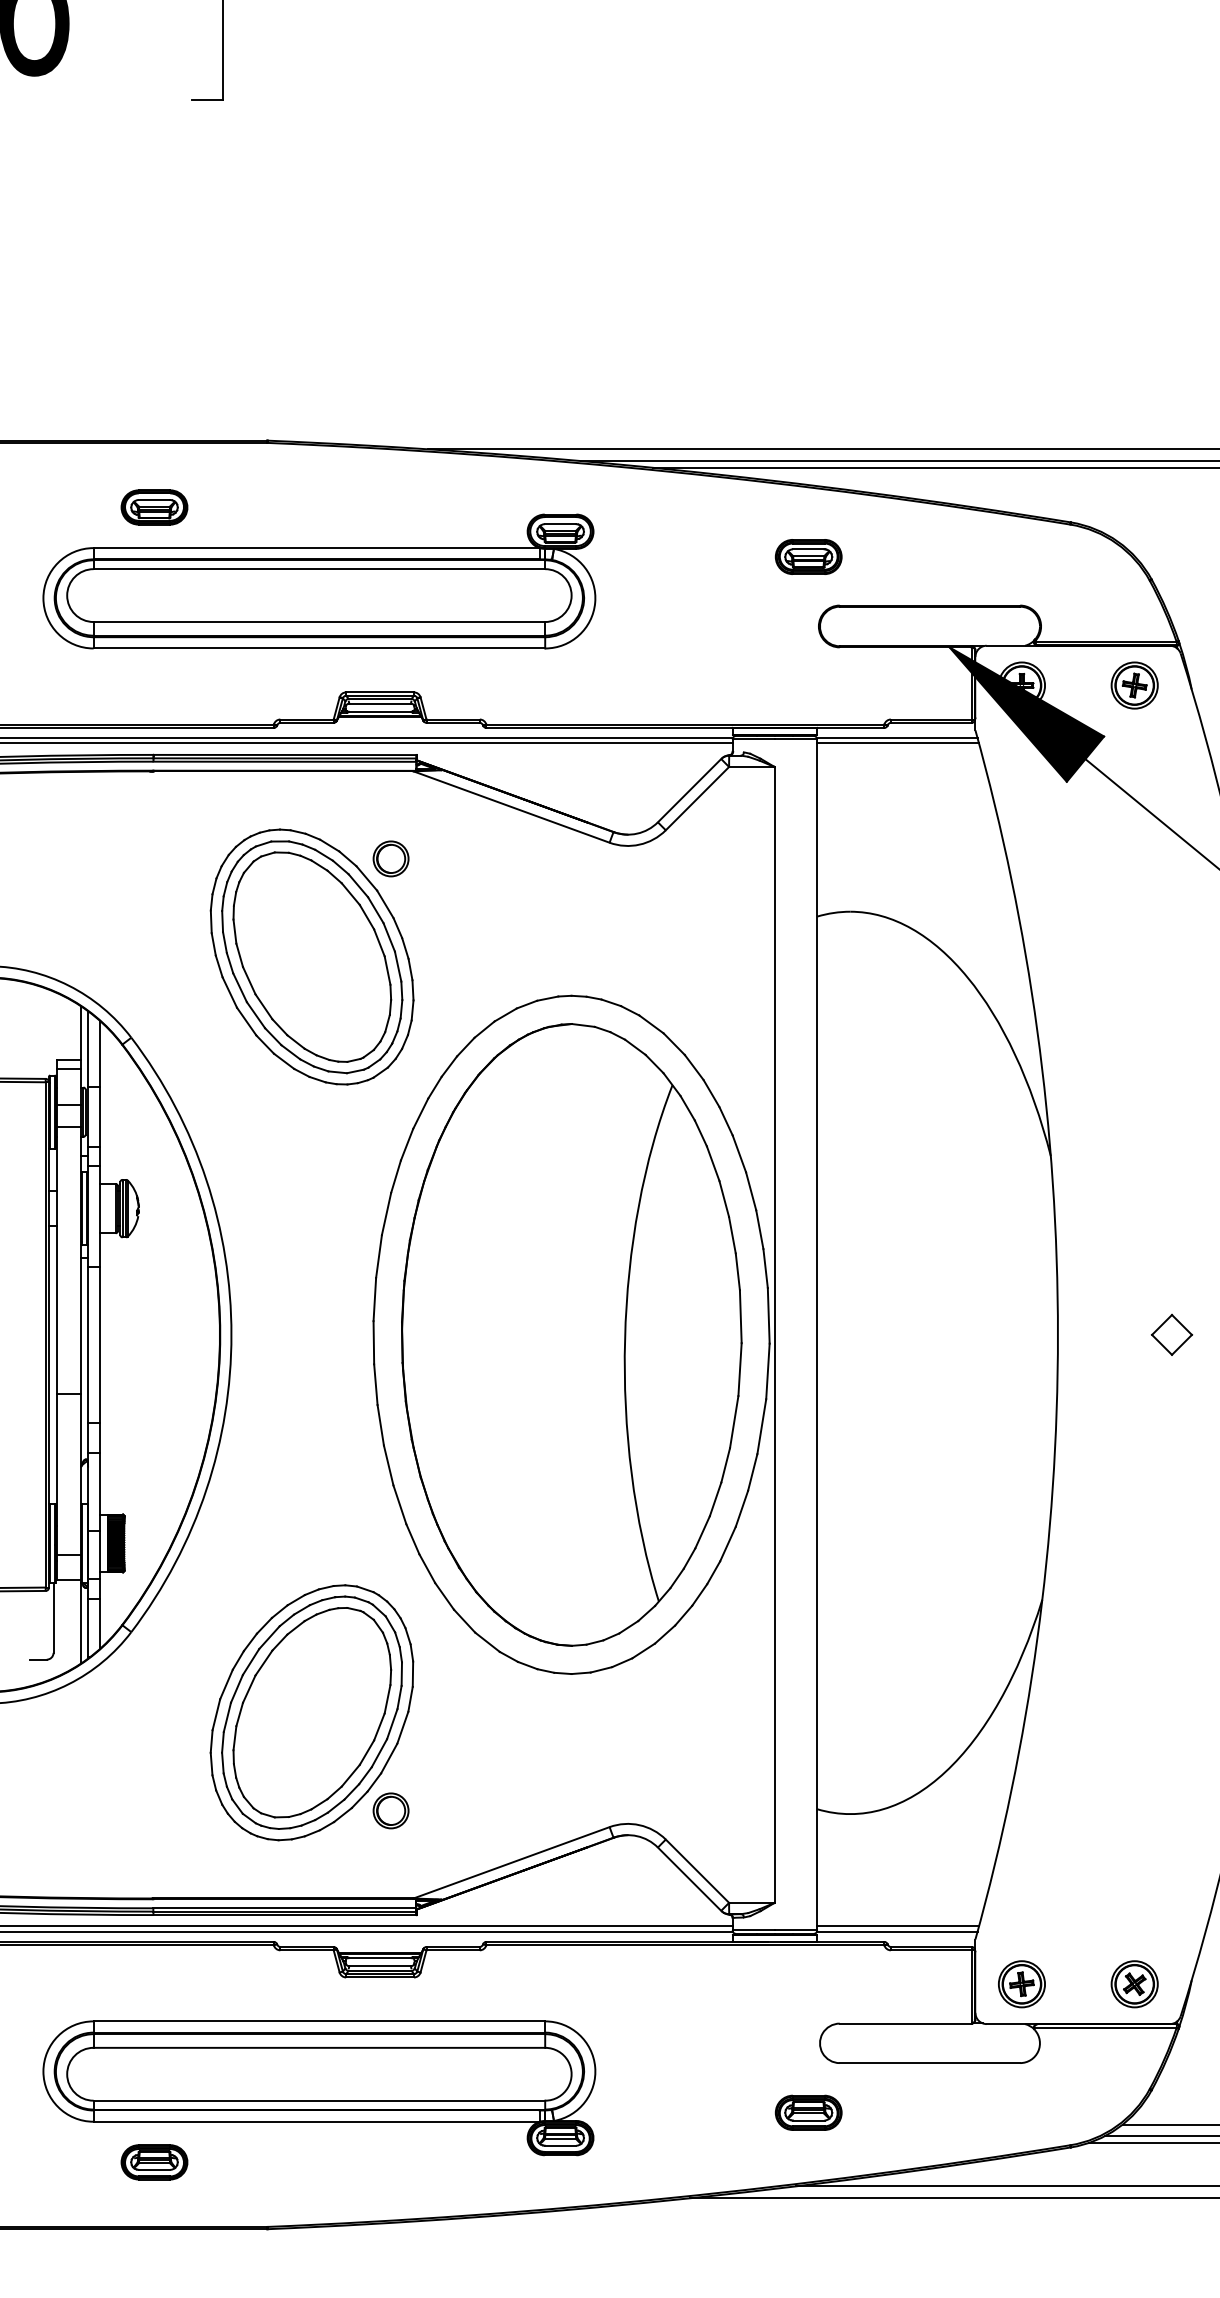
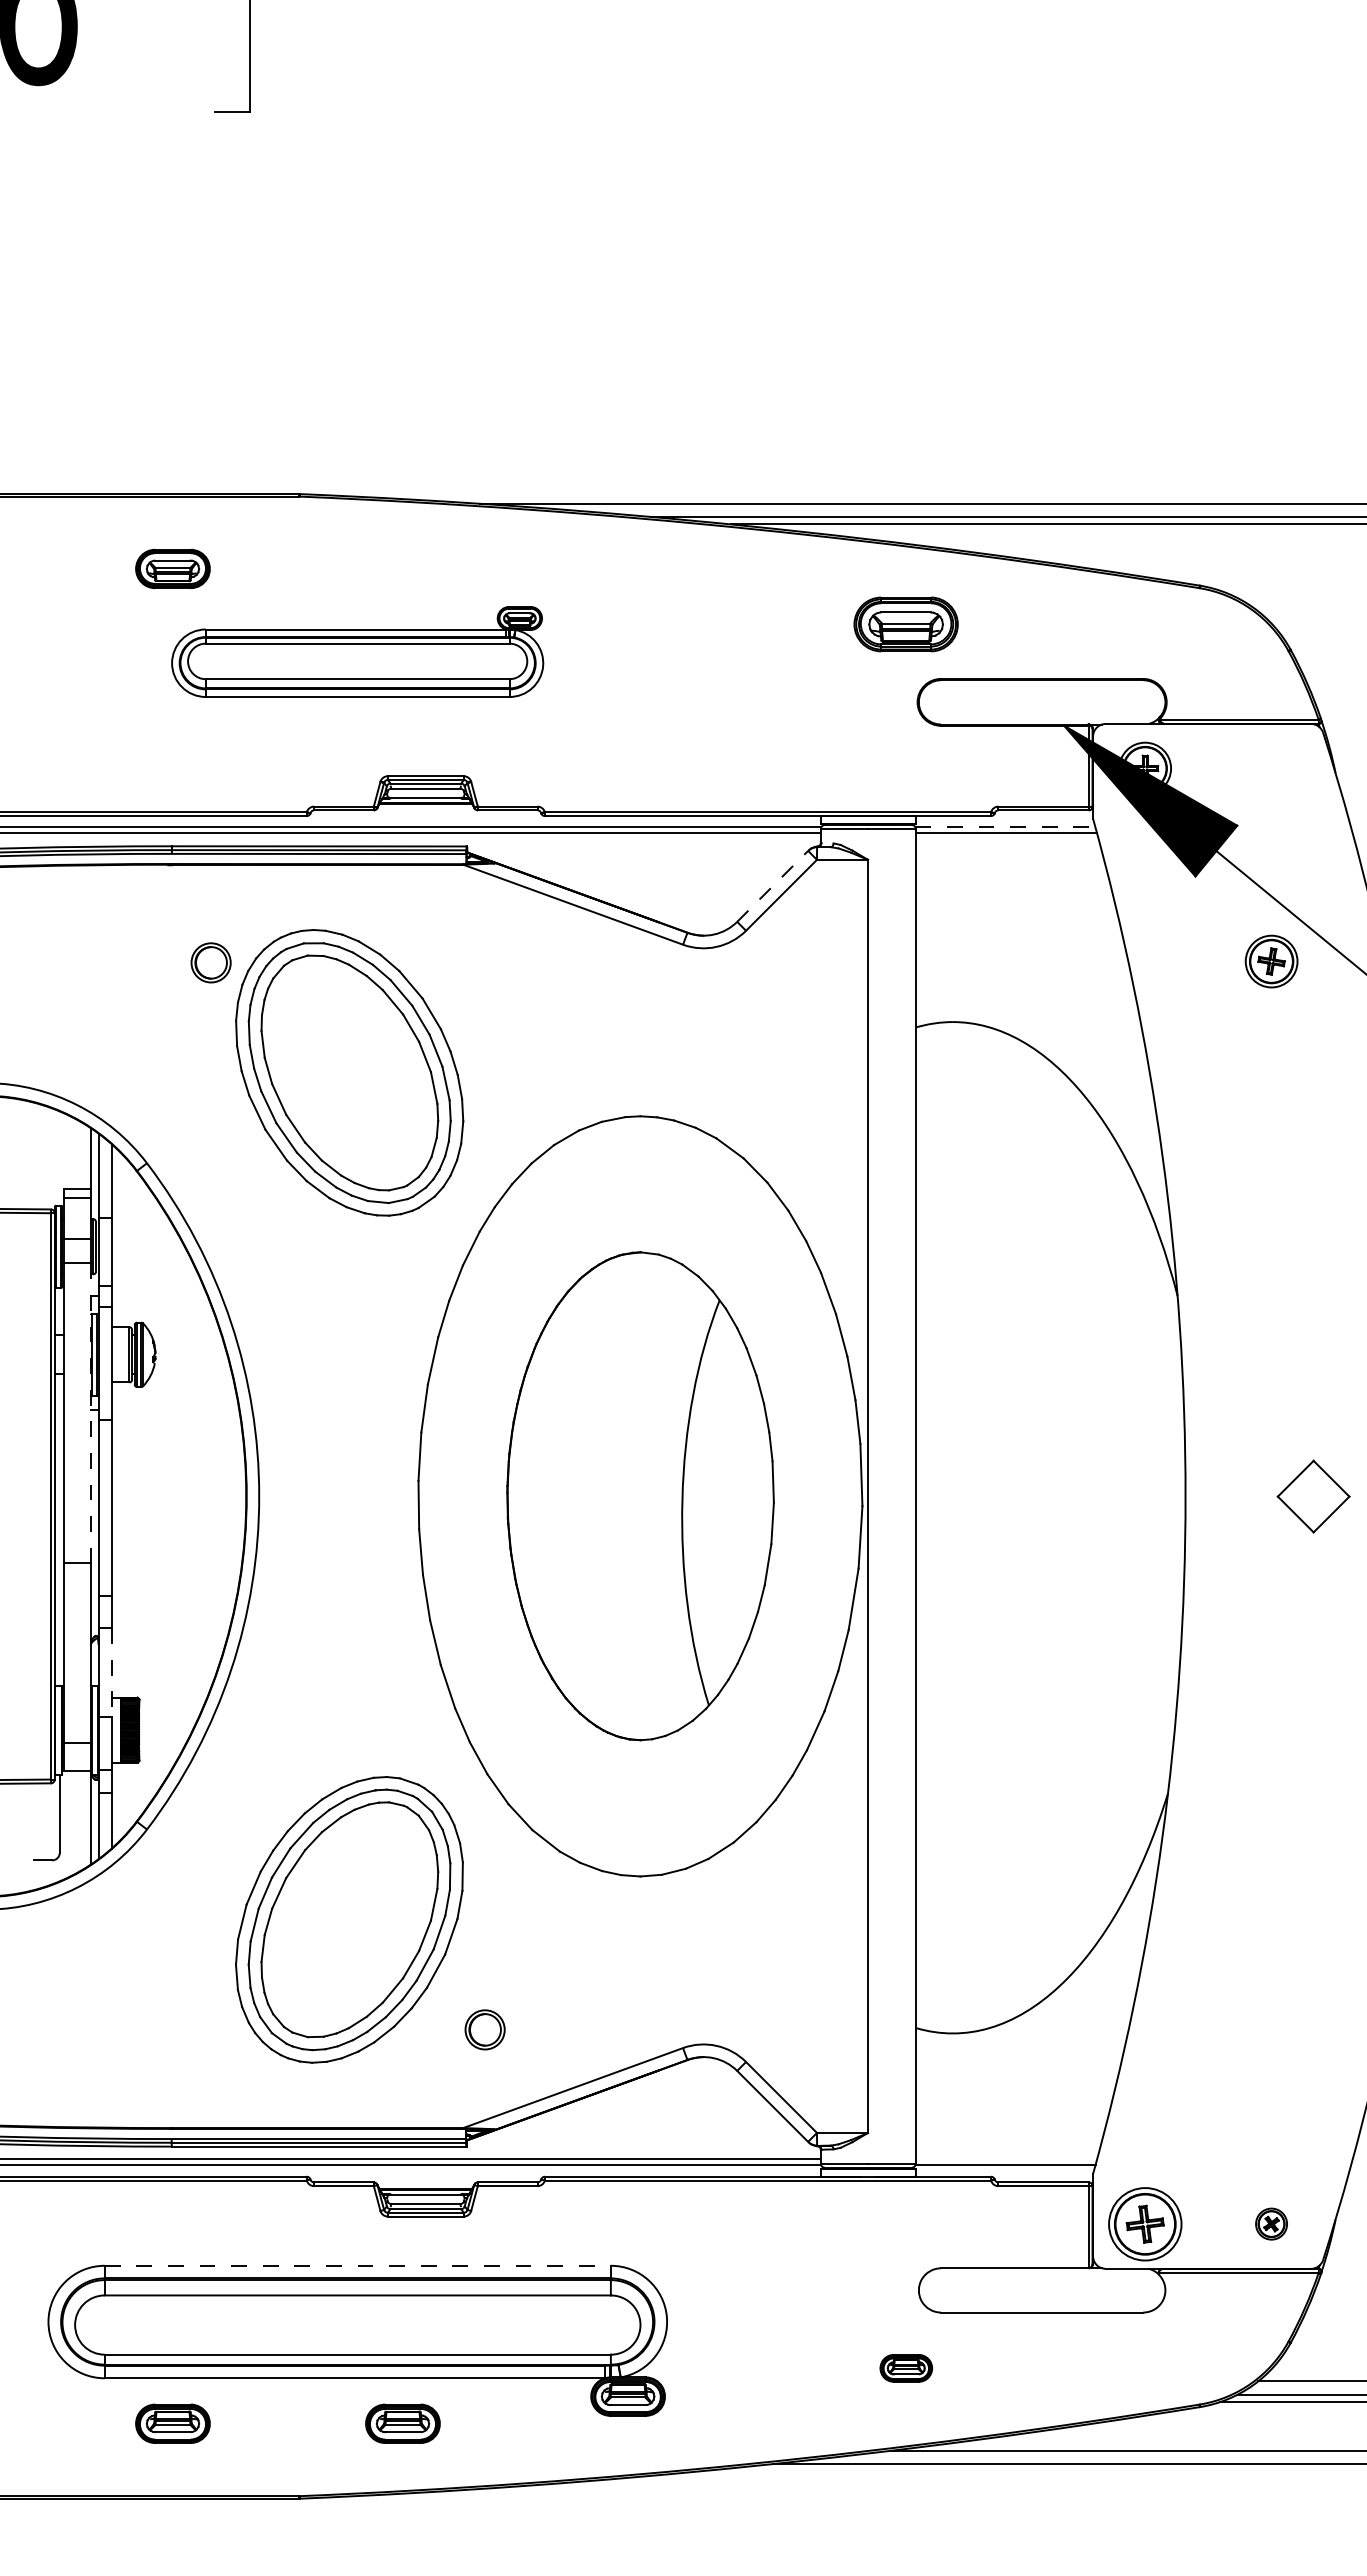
part: (808, 557) -> (906, 624), size x1.4
part: (319, 581) -> (357, 651), size x0.6
part: (1134, 685) -> (1271, 961), moved
line: (897, 738) -> (1005, 827), solid -> dashed
line: (690, 790) -> (773, 886), solid -> dashed
part: (390, 858) -> (210, 962), moved
line: (80, 1260) -> (90, 1413), solid -> dashed
part: (571, 1334) -> (640, 1495), size x0.7
part: (1171, 1334) -> (1312, 1495), size x1.6
line: (99, 1492) -> (111, 1672), solid -> dashed
part: (390, 1810) -> (484, 2029), moved
line: (898, 1926) -> (1006, 2159), removed
part: (1021, 1983) -> (1144, 2223), size x1.4
part: (1134, 1983) -> (1271, 2223), size x0.6
line: (320, 2021) -> (358, 2265), solid -> dashed
part: (808, 2113) -> (906, 2368), size x0.7
part: (359, 2162) -> (402, 2423), added

